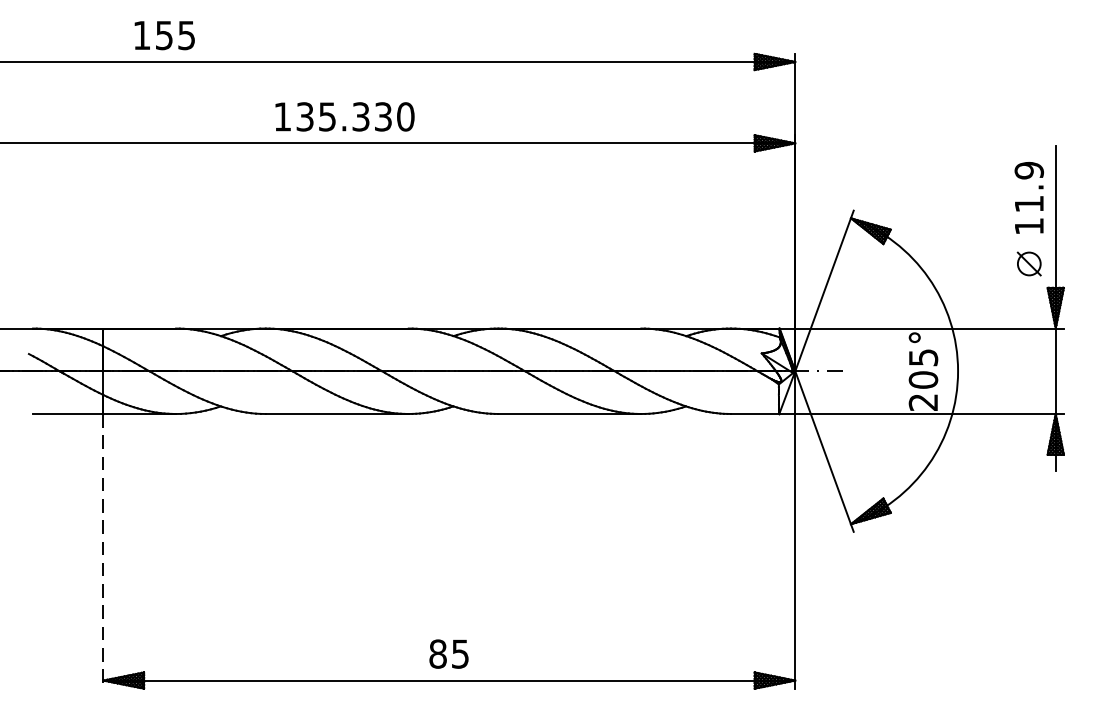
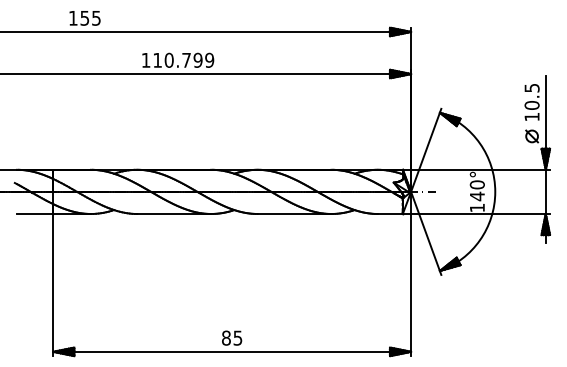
text: (355, 115) -> (183, 59), 135.330 -> 110.799
text: (1028, 186) -> (531, 96), 11.9 -> 10.5
text: (921, 380) -> (476, 196), 205° -> 140°
line: (103, 552) -> (53, 285), dashed -> solid

